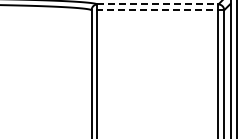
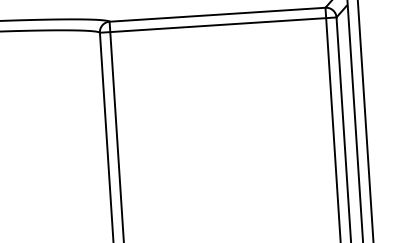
line: (158, 4) -> (218, 14), dashed -> solid
line: (157, 10) -> (217, 25), dashed -> solid

